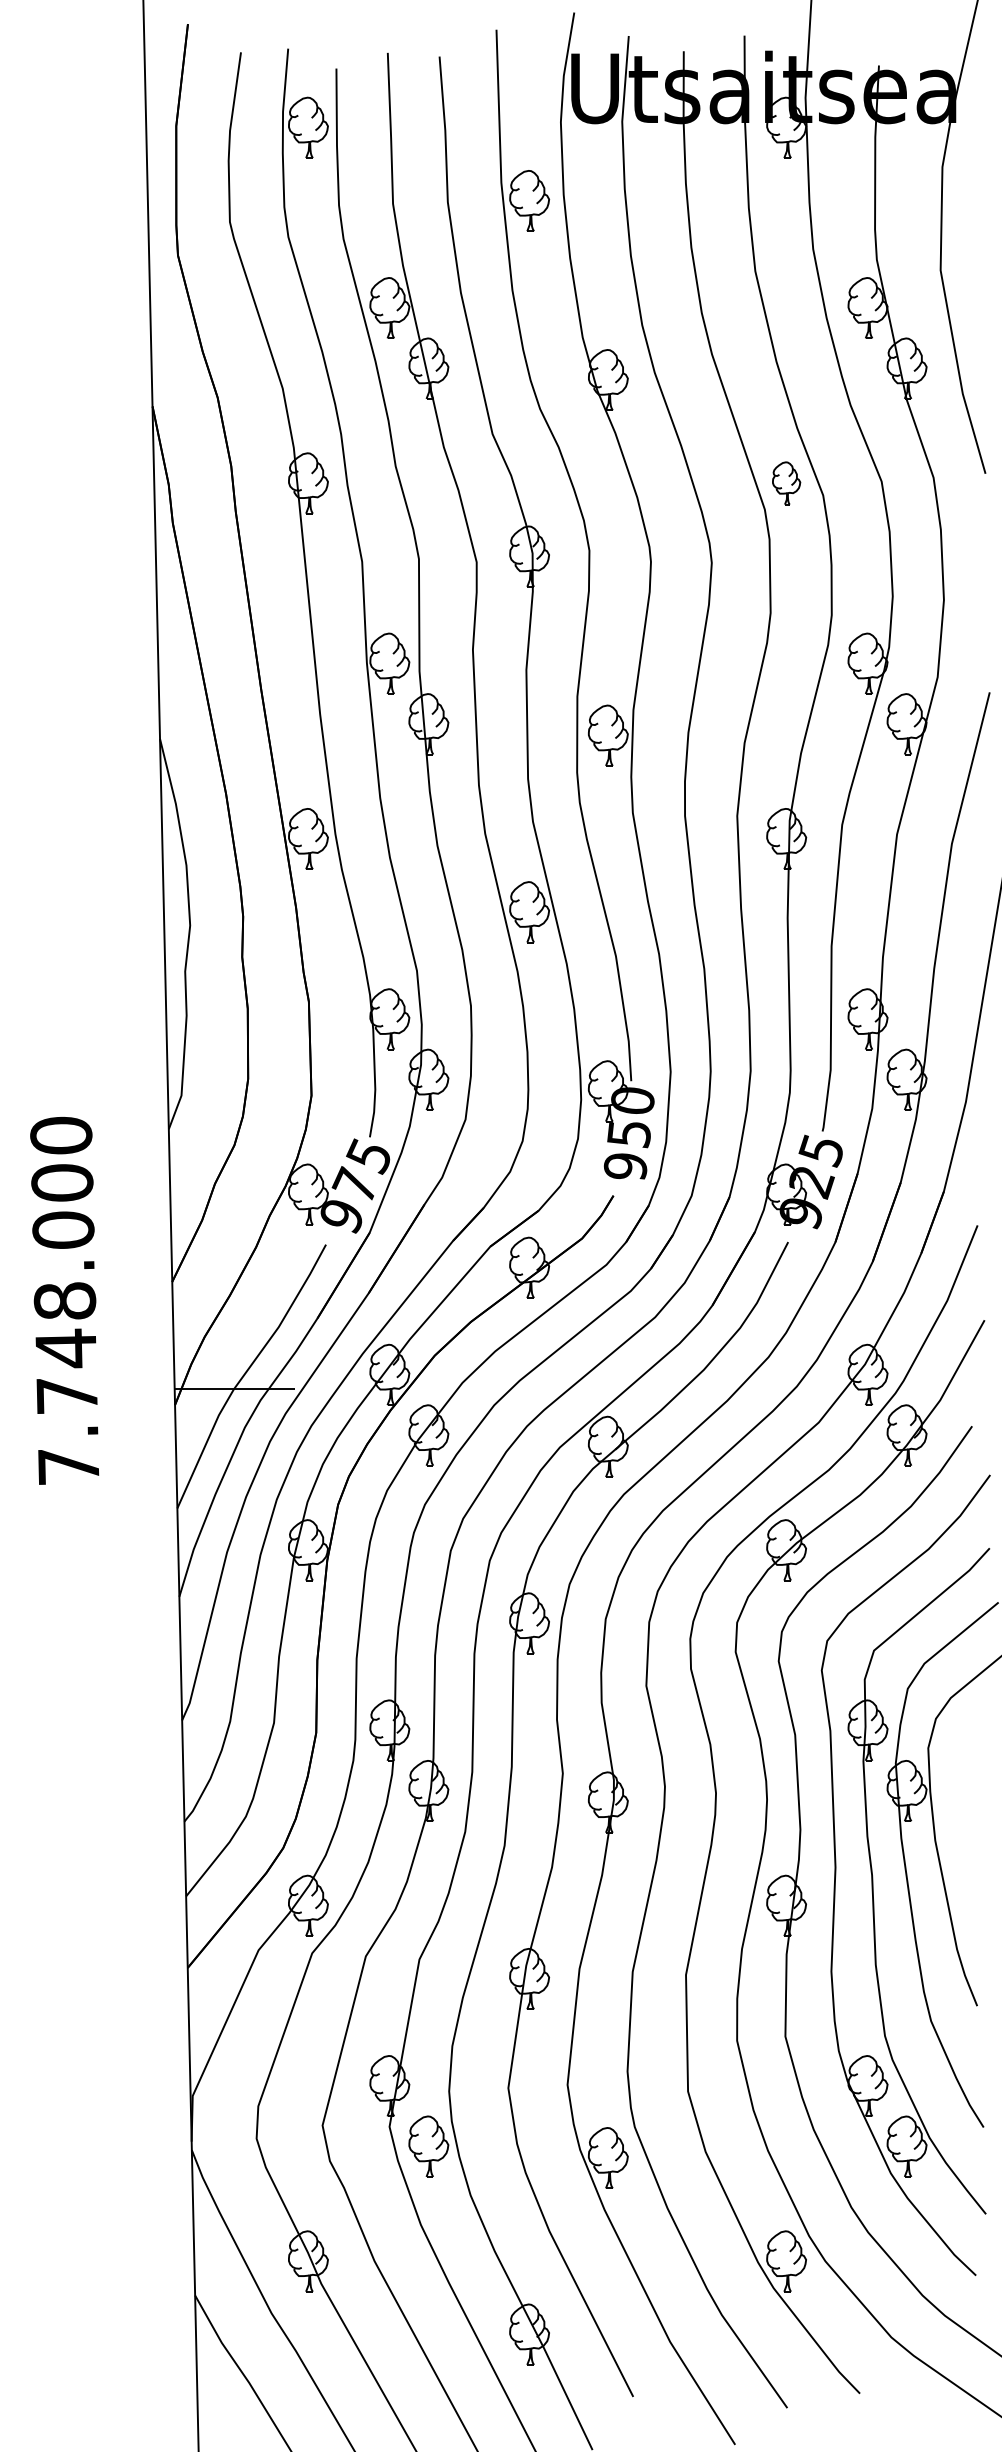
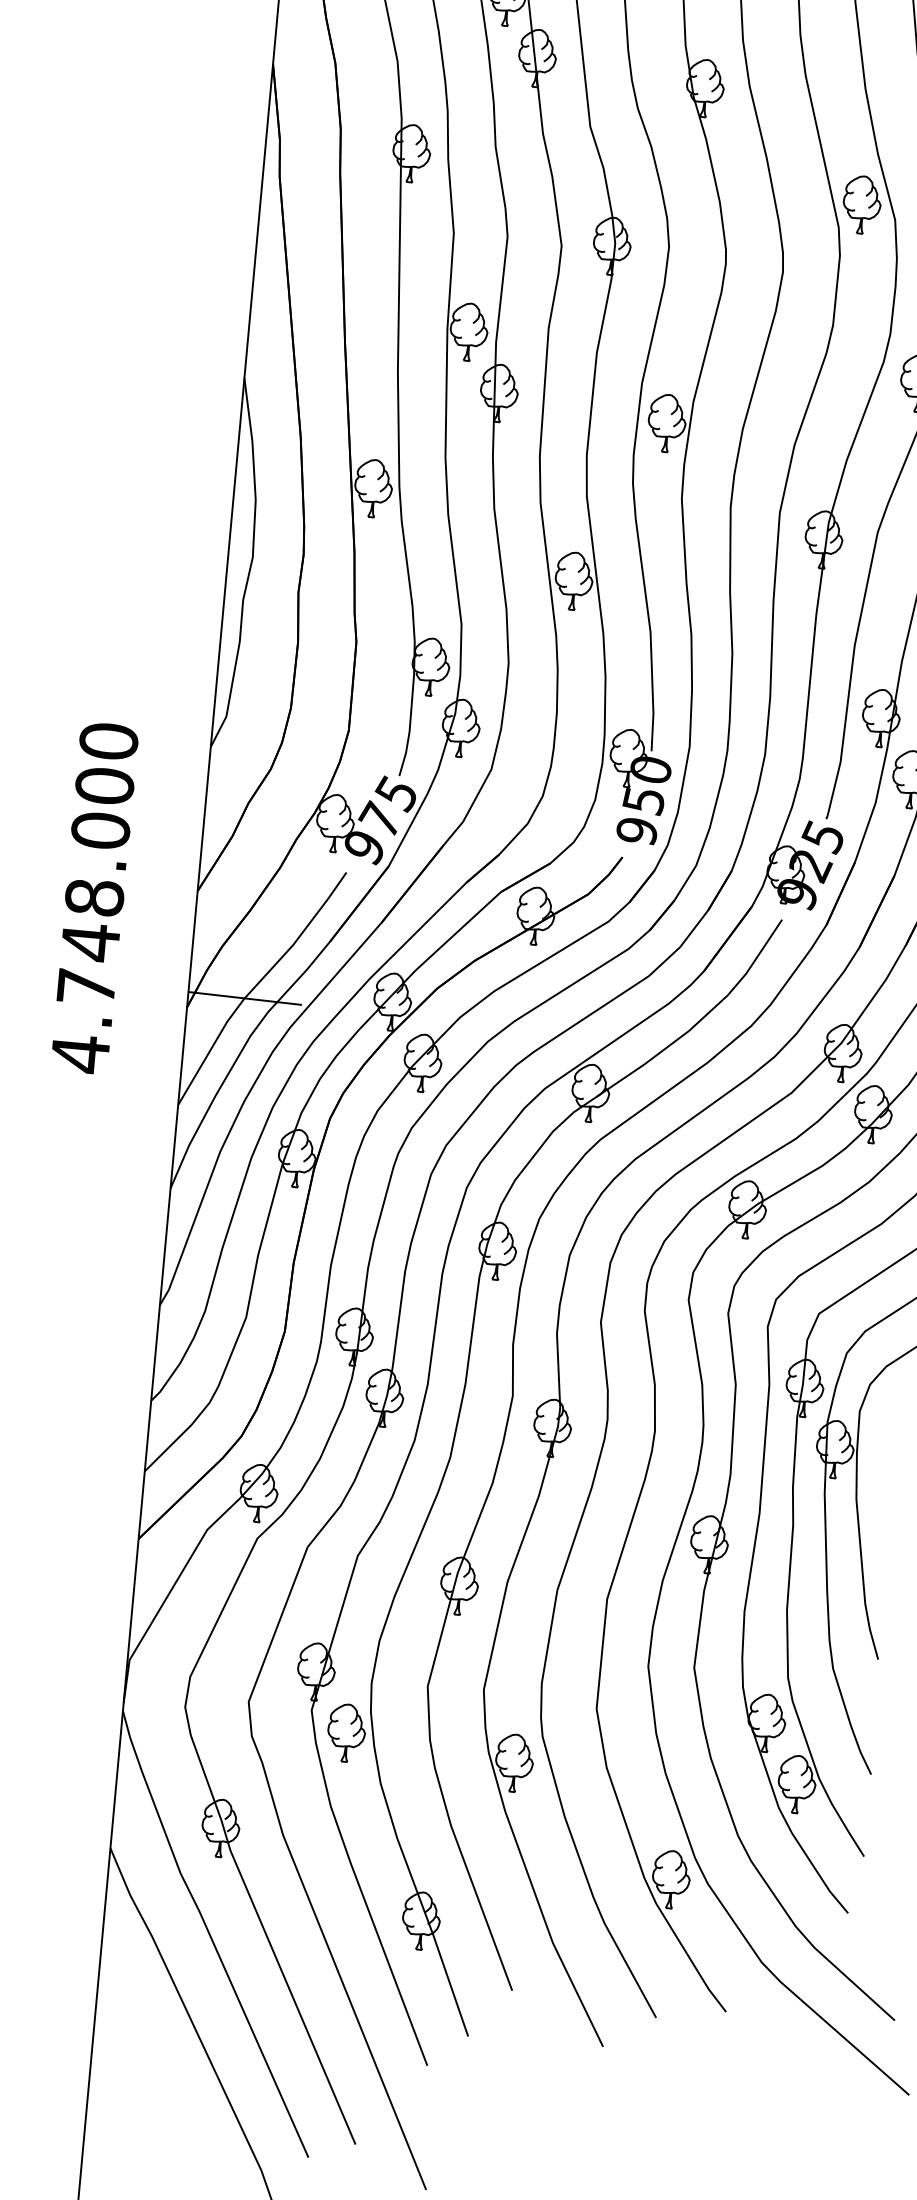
part: (786, 483) -> (861, 204), size x1.43
text: (68, 1466) -> (80, 1053), 7.748.000 -> 4.748.000

